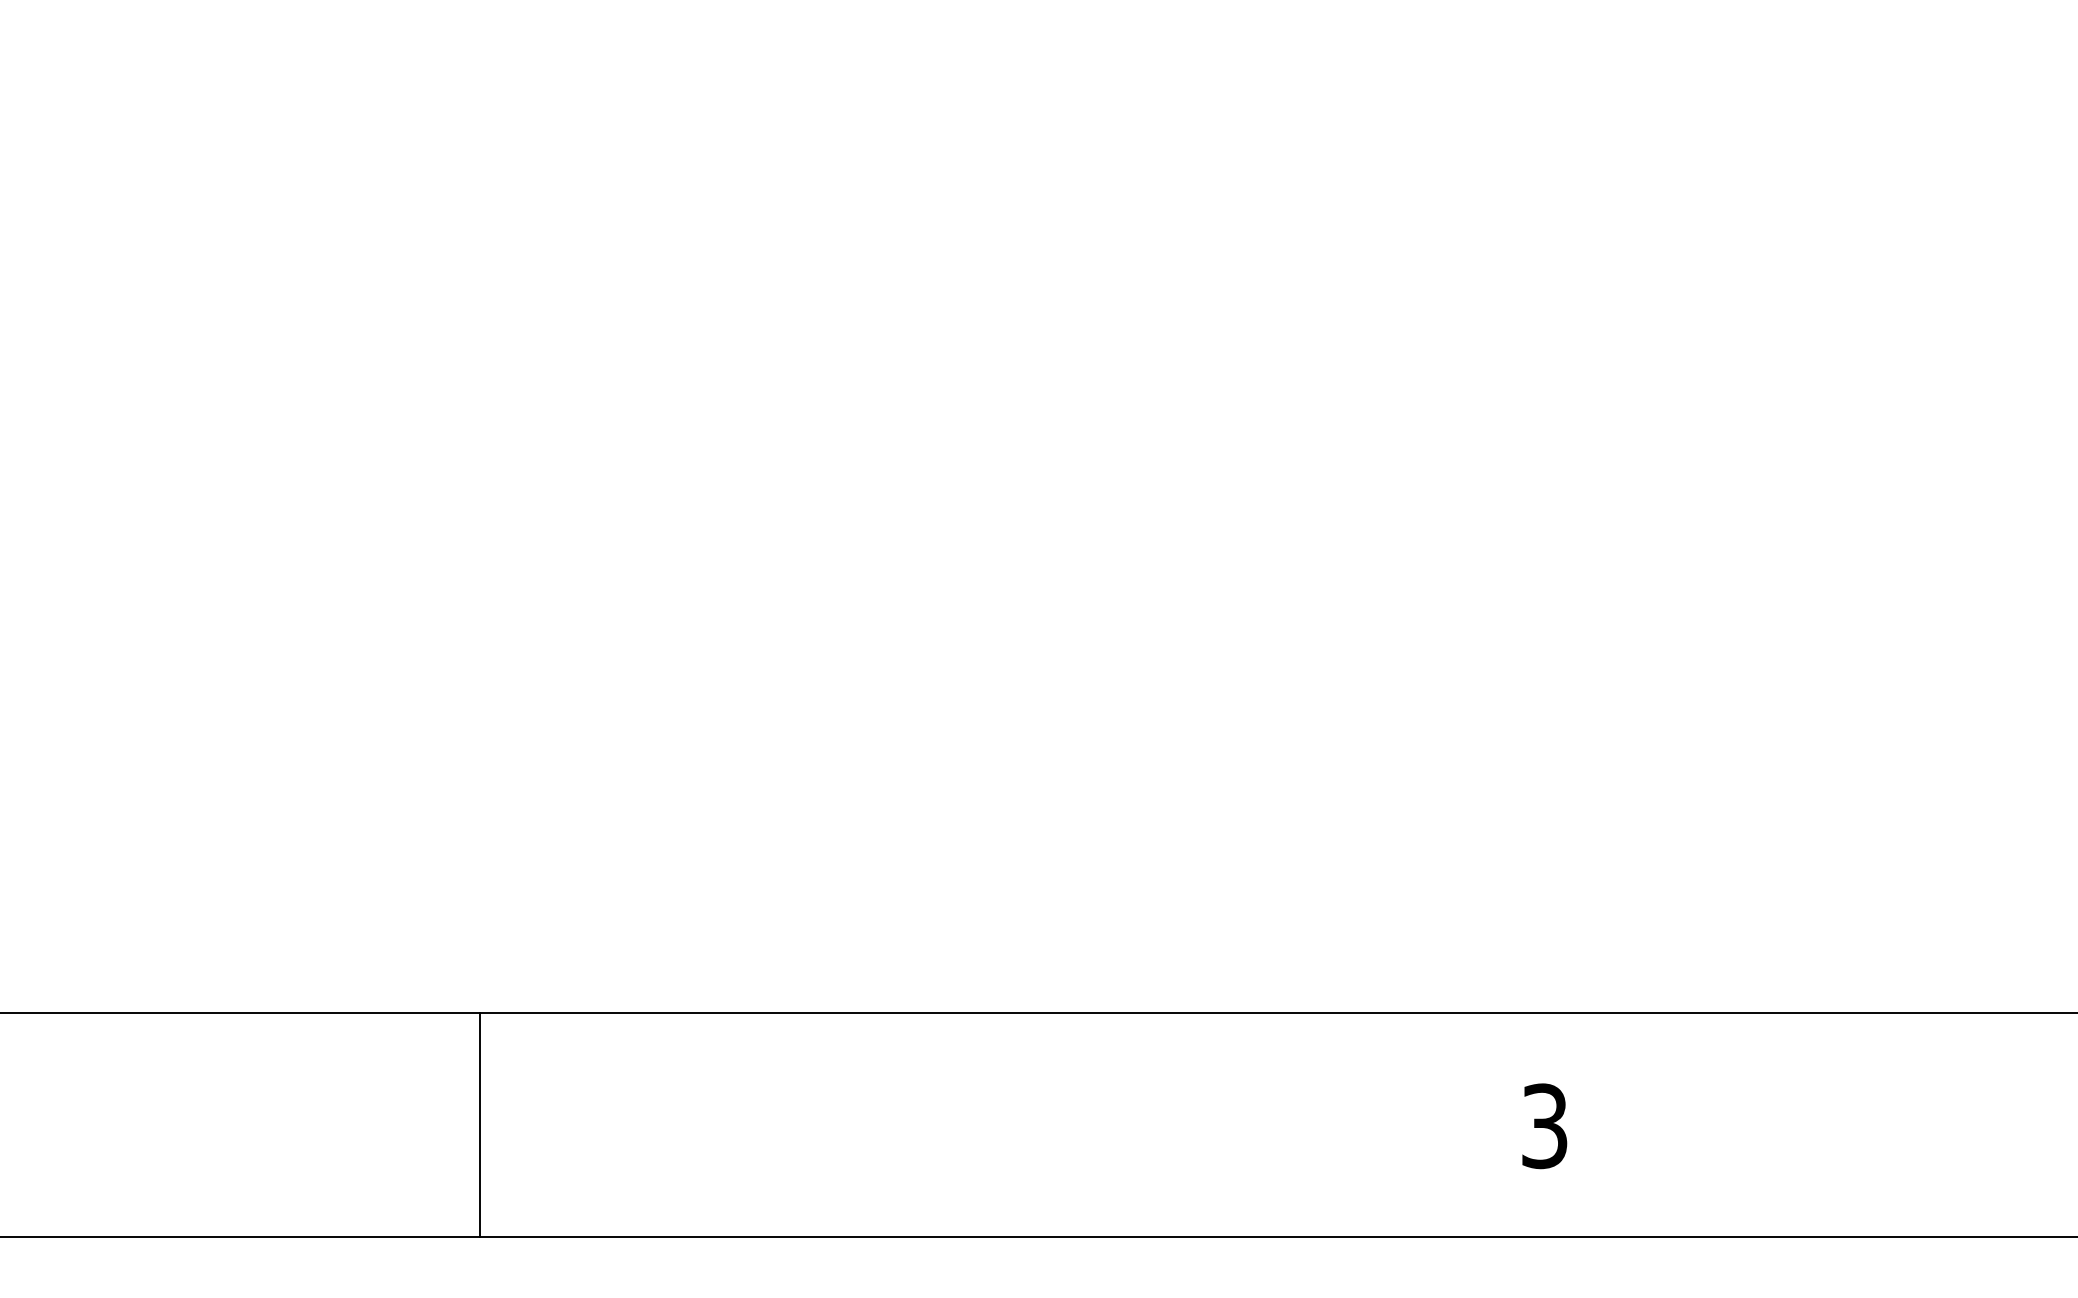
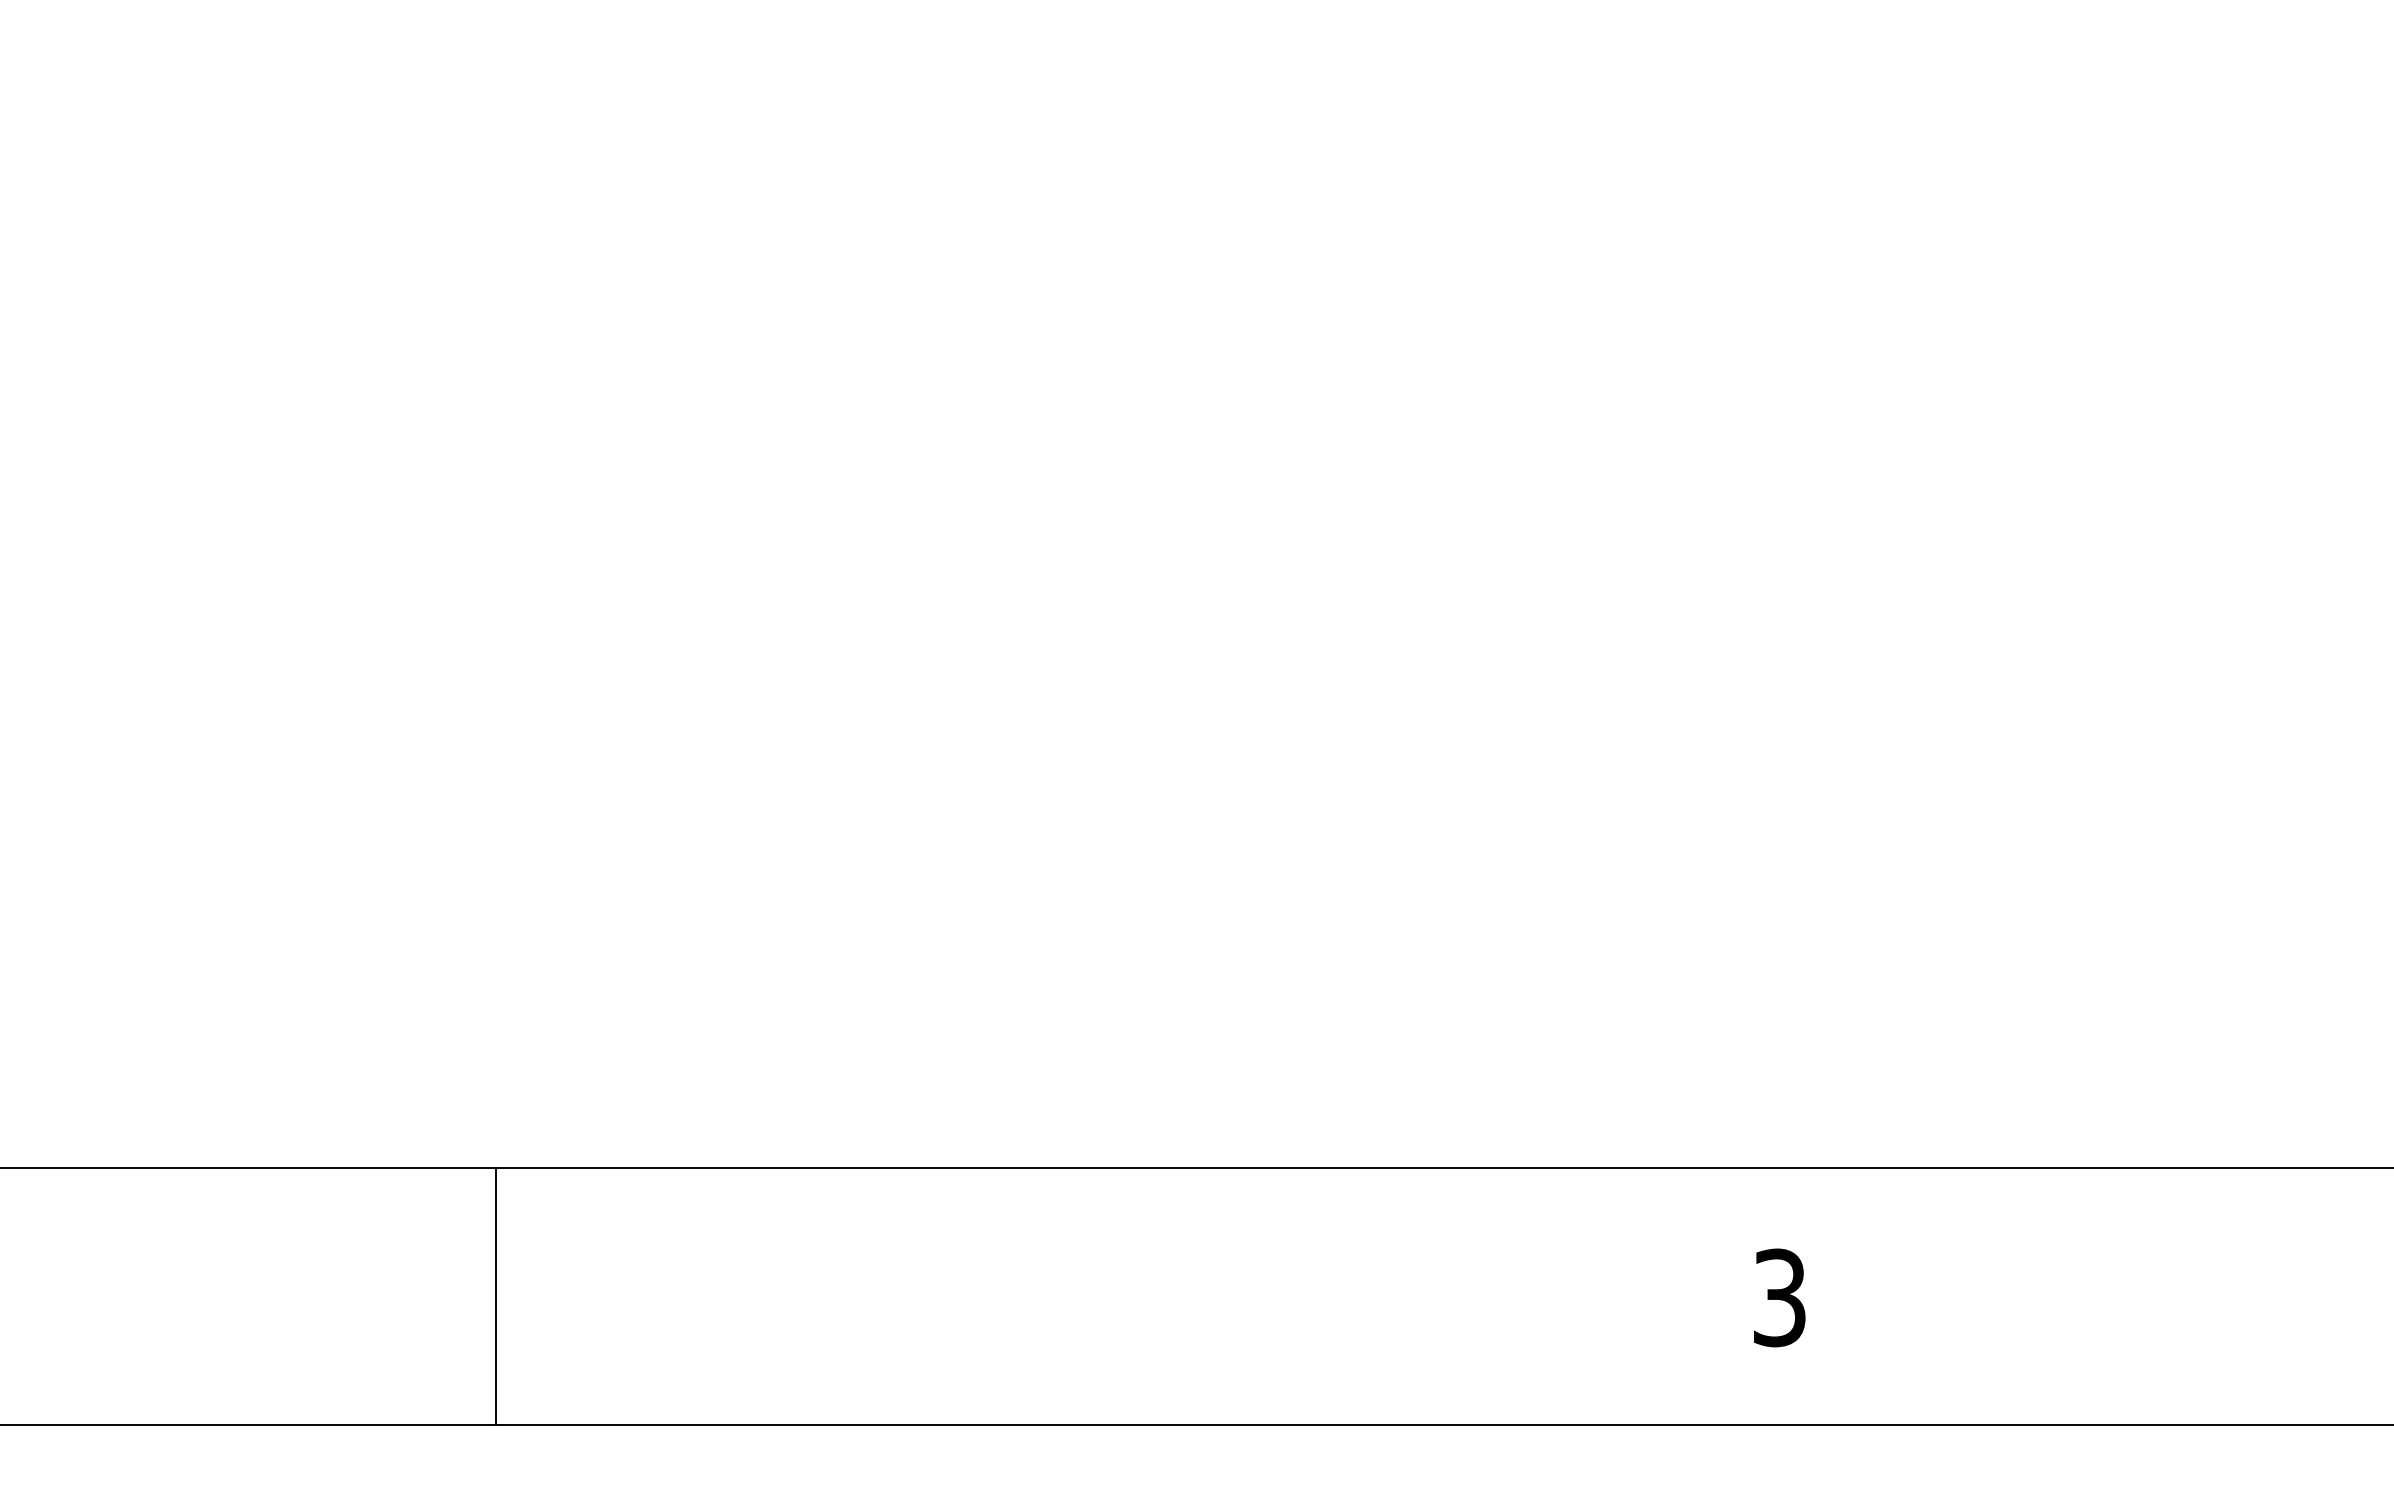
line: (480, 1125) -> (496, 1296), moved

